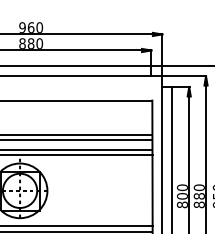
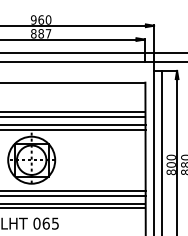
text: (39, 43) -> (48, 33), 880 -> 887

